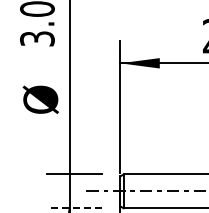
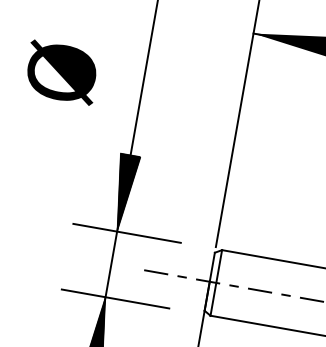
text: (40, 99) -> (61, 72), moved
hatch: (69, 154) -> (123, 192), added
line: (74, 208) -> (115, 299), dashed -> solid

